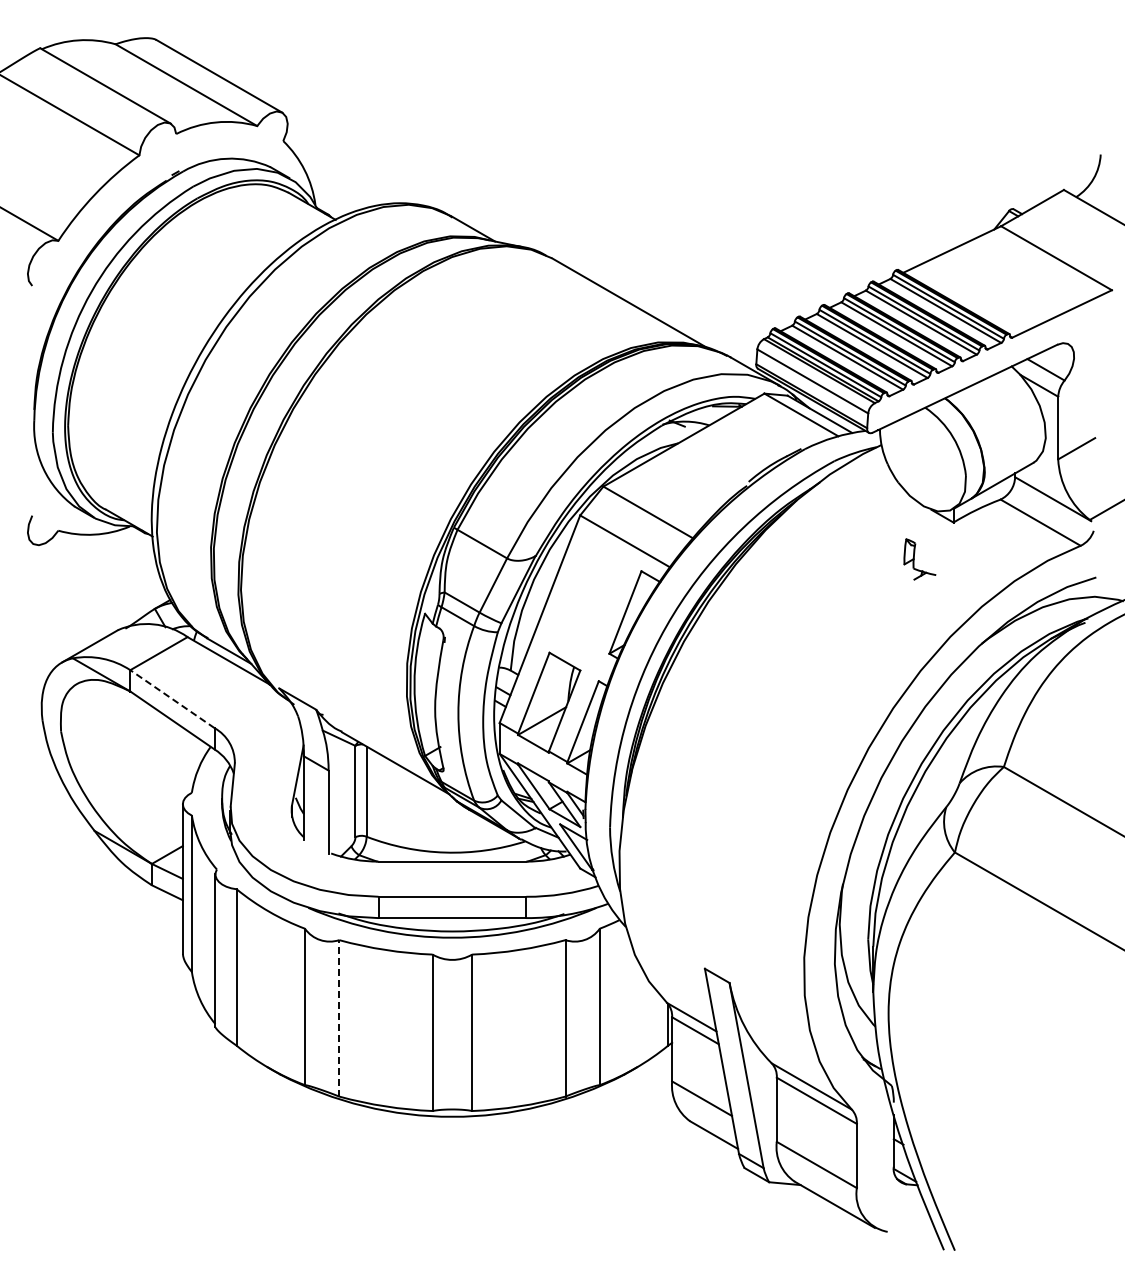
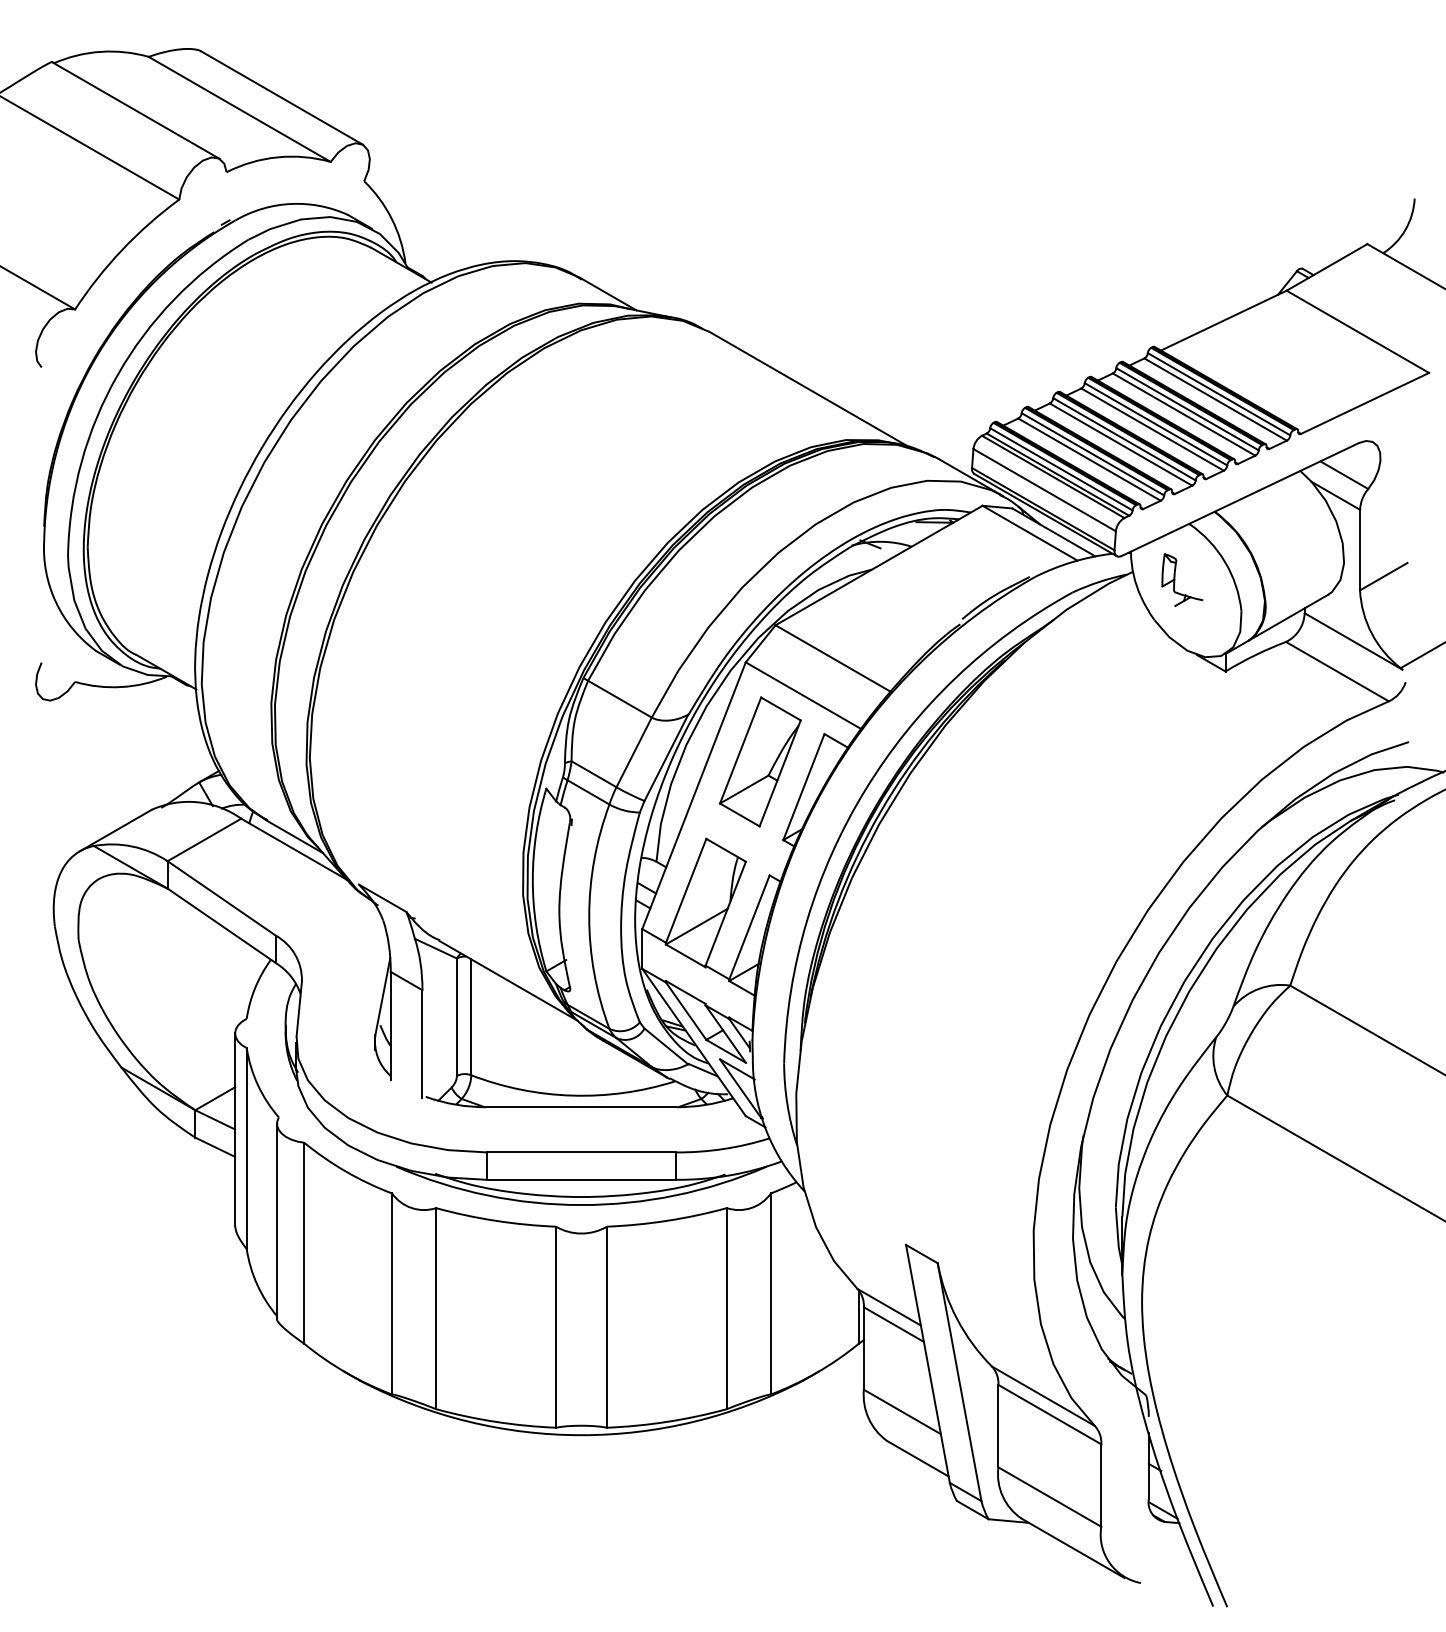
part: (919, 559) -> (1181, 580), moved
part: (591, 592) -> (760, 761), added
line: (172, 698) -> (221, 897), dashed -> solid
line: (339, 1017) -> (436, 1307), dashed -> solid

